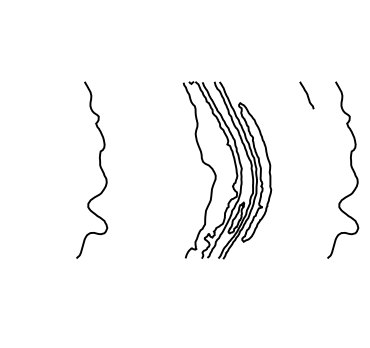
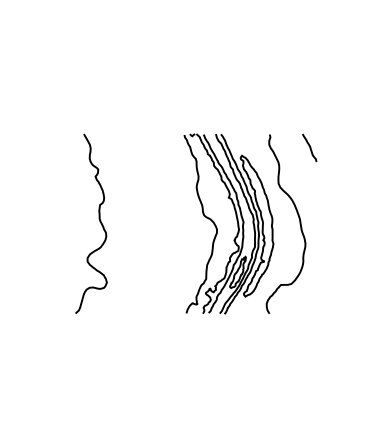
curve: (295, 164) -> (298, 218), added
curve: (350, 165) -> (353, 219), removed

